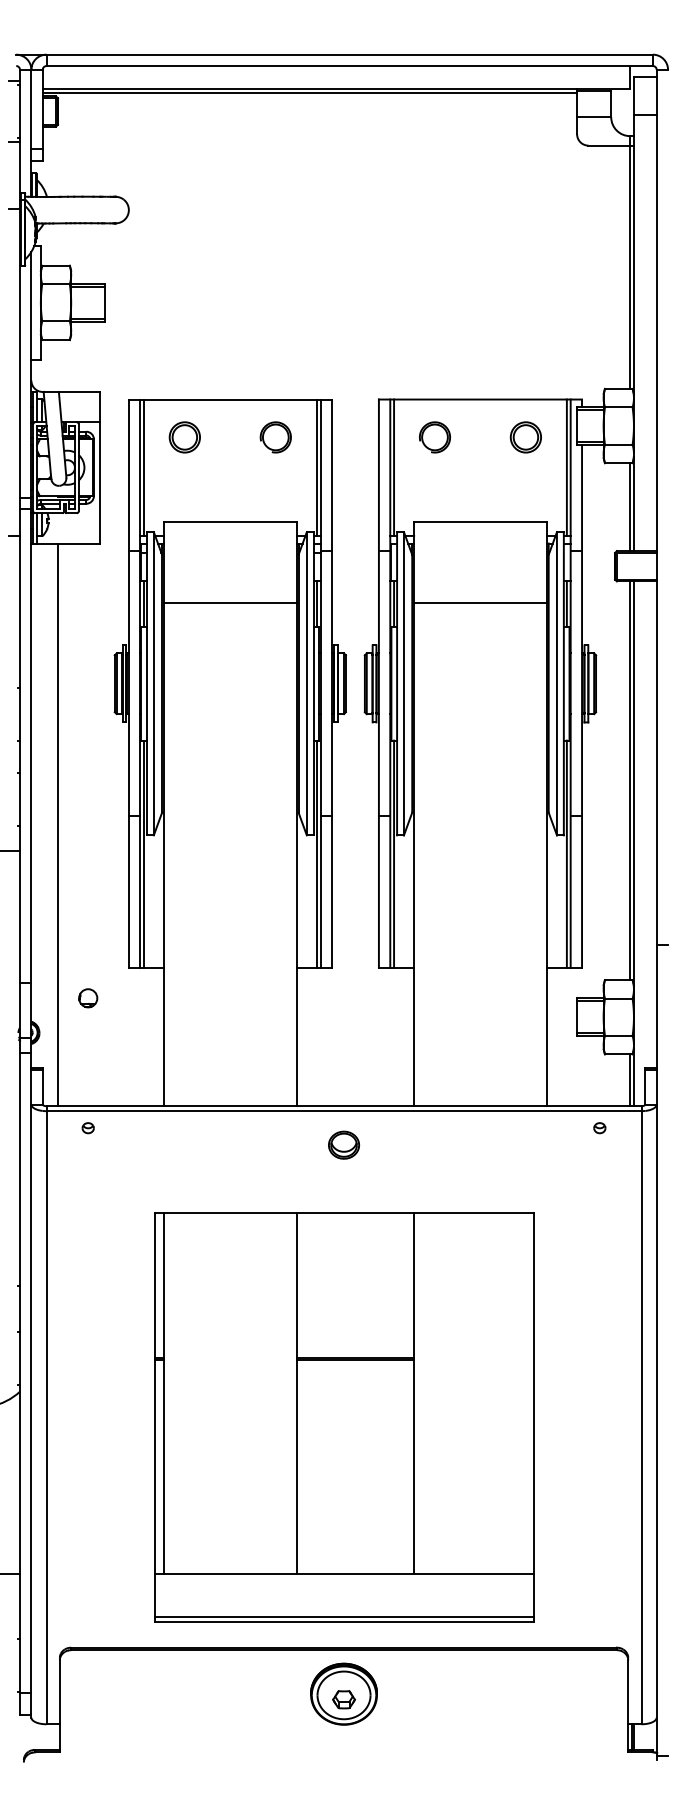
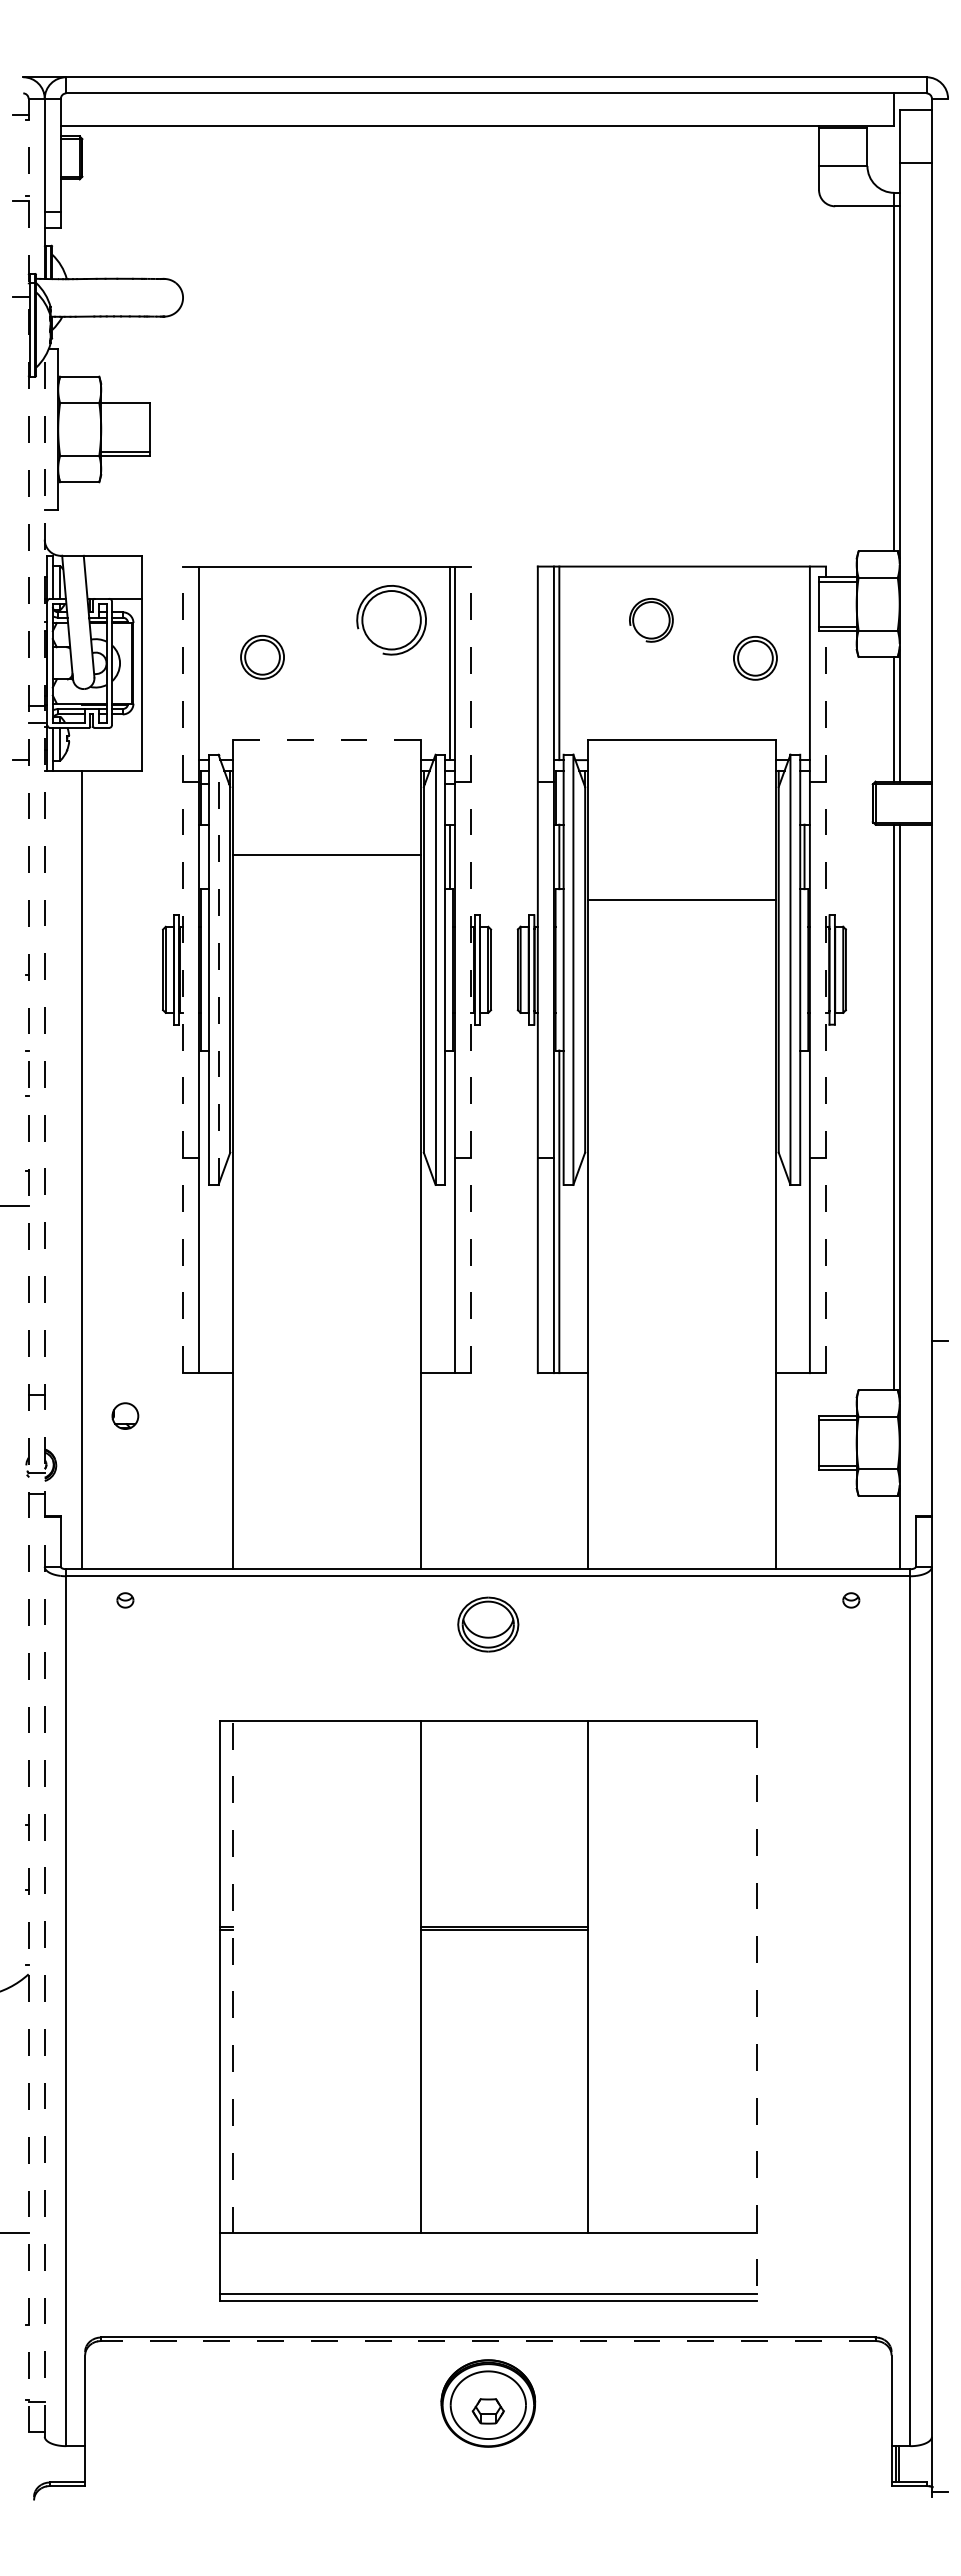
line: (309, 92) -> (439, 131), removed
line: (88, 286) -> (125, 406), removed
part: (184, 437) -> (262, 657), moved
part: (275, 437) -> (391, 620), size x1.6
part: (435, 437) -> (651, 620), moved
part: (525, 437) -> (755, 658), moved
line: (143, 467) -> (204, 663), removed
line: (566, 467) -> (804, 663), removed
line: (229, 521) -> (326, 739), solid -> dashed
line: (143, 603) -> (204, 856), removed
line: (480, 603) -> (681, 900), moved
line: (128, 683) -> (182, 969), solid -> dashed
line: (153, 683) -> (218, 969), solid -> dashed
line: (332, 683) -> (471, 969), solid -> dashed
line: (582, 706) -> (826, 1001), solid -> dashed
line: (143, 854) -> (204, 1211), removed
line: (316, 854) -> (449, 1211), removed
line: (566, 854) -> (804, 1211), removed
line: (19, 892) -> (28, 1265), solid -> dashed
line: (31, 983) -> (44, 1394), solid -> dashed
line: (630, 1080) -> (894, 1532), removed
part: (344, 1145) -> (488, 1624), size x1.4
line: (163, 1393) -> (232, 1976), solid -> dashed
line: (533, 1417) -> (757, 2011), solid -> dashed
line: (343, 1650) -> (487, 2341), solid -> dashed

